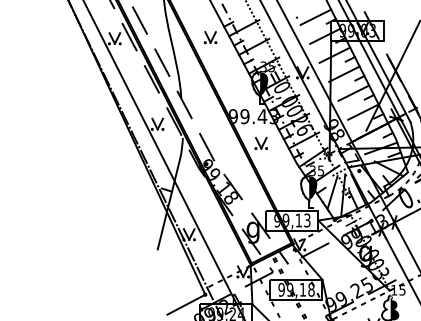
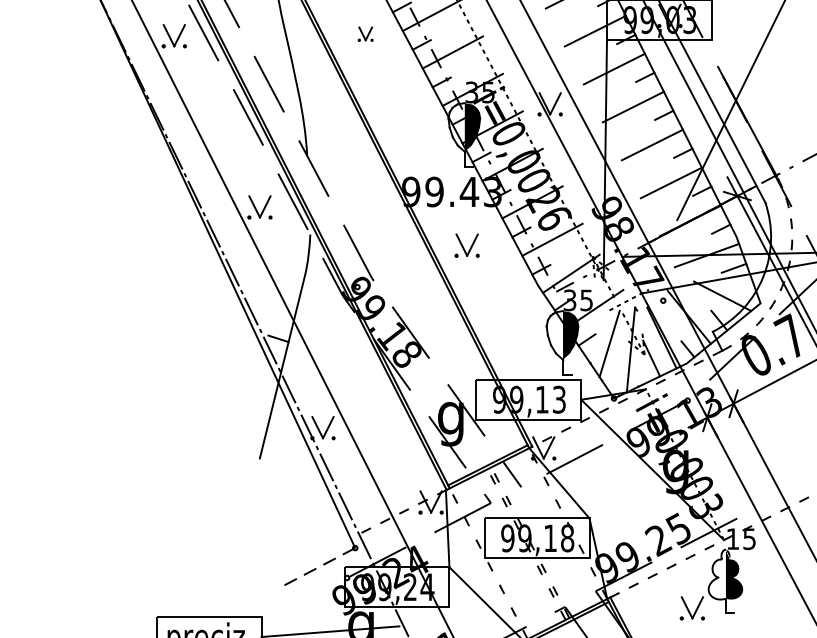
part: (210, 37) -> (365, 33), size x0.6
line: (185, 304) -> (315, 567), solid -> dashed

